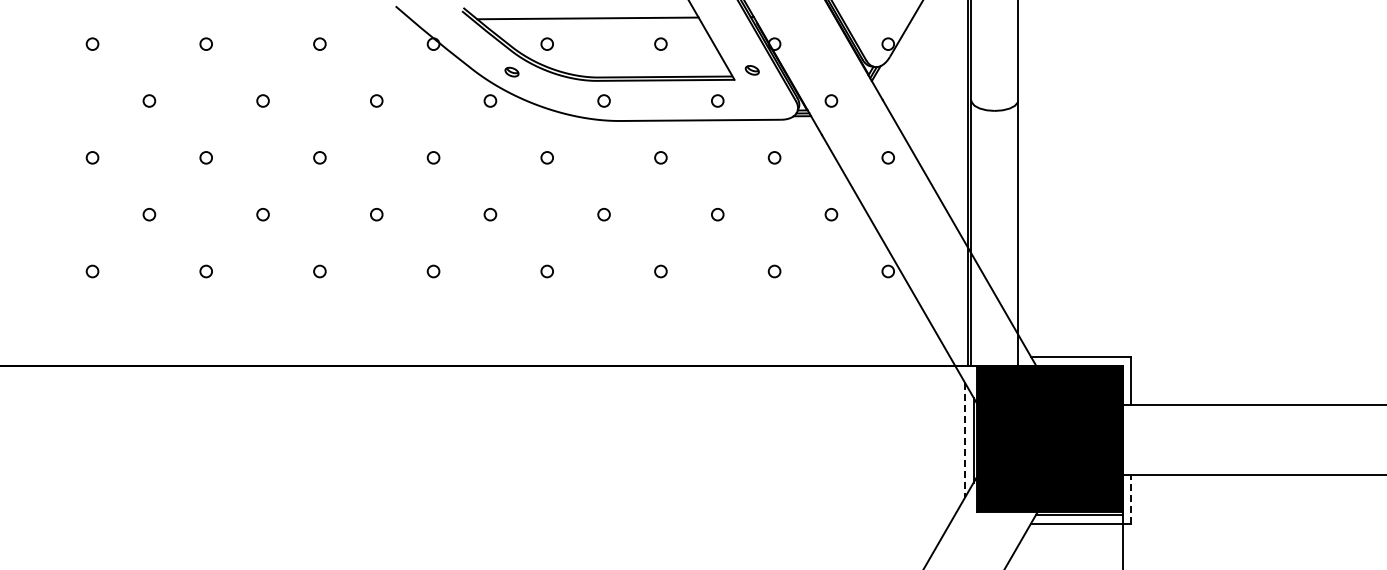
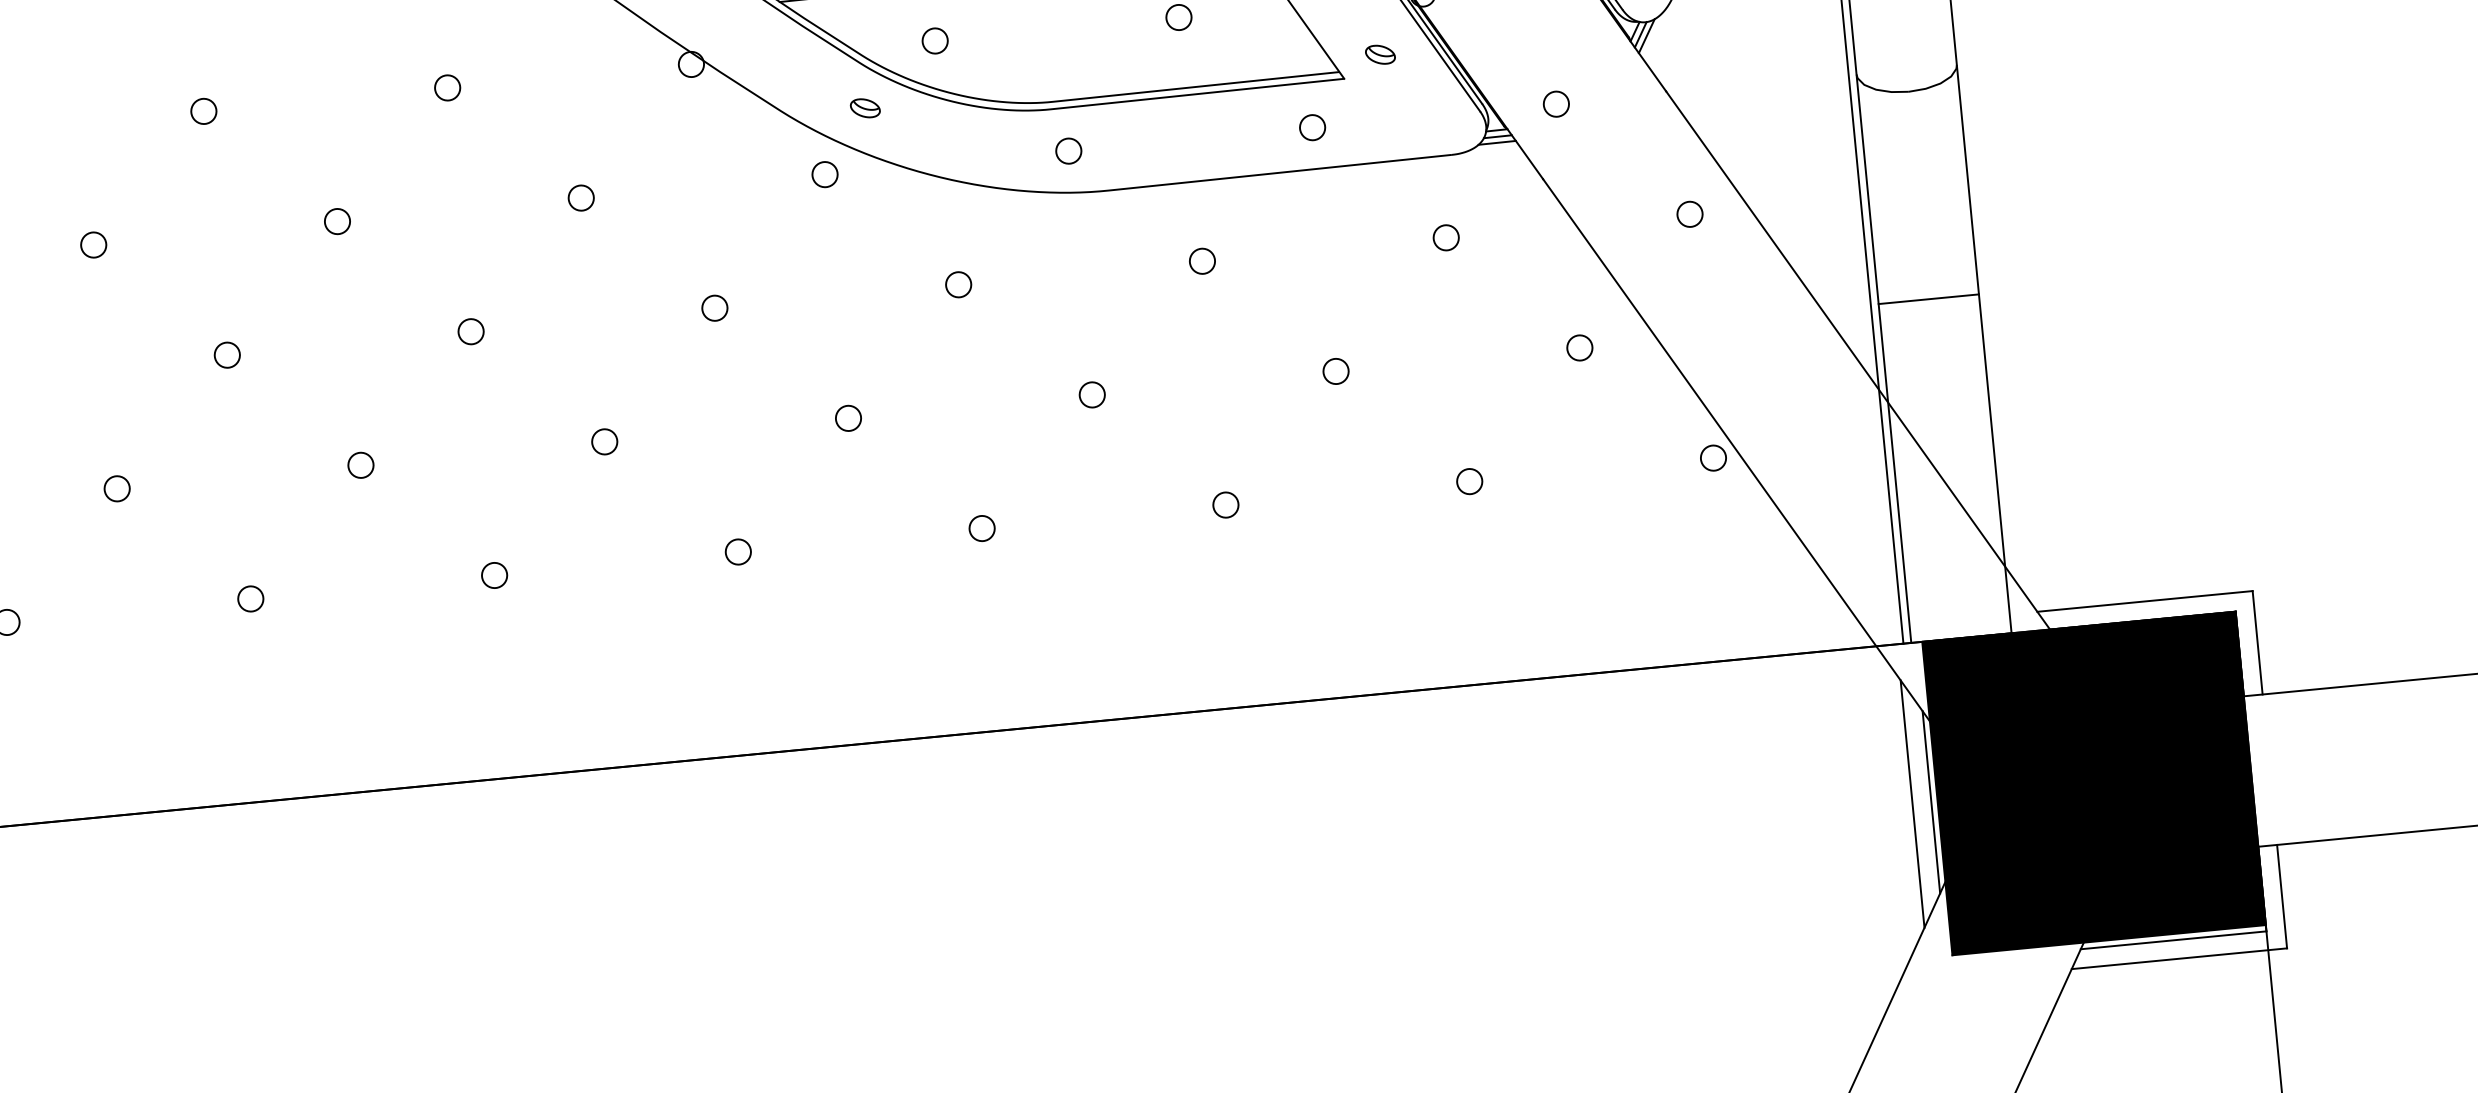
line: (994, 207) -> (1928, 298), added
line: (964, 440) -> (1911, 804), dashed -> solid
line: (1131, 498) -> (2281, 894), dashed -> solid

